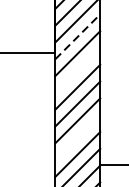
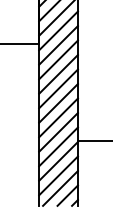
line: (77, 36) -> (58, 30), dashed -> solid
line: (77, 70) -> (58, 59), added
line: (77, 137) -> (58, 117), added

